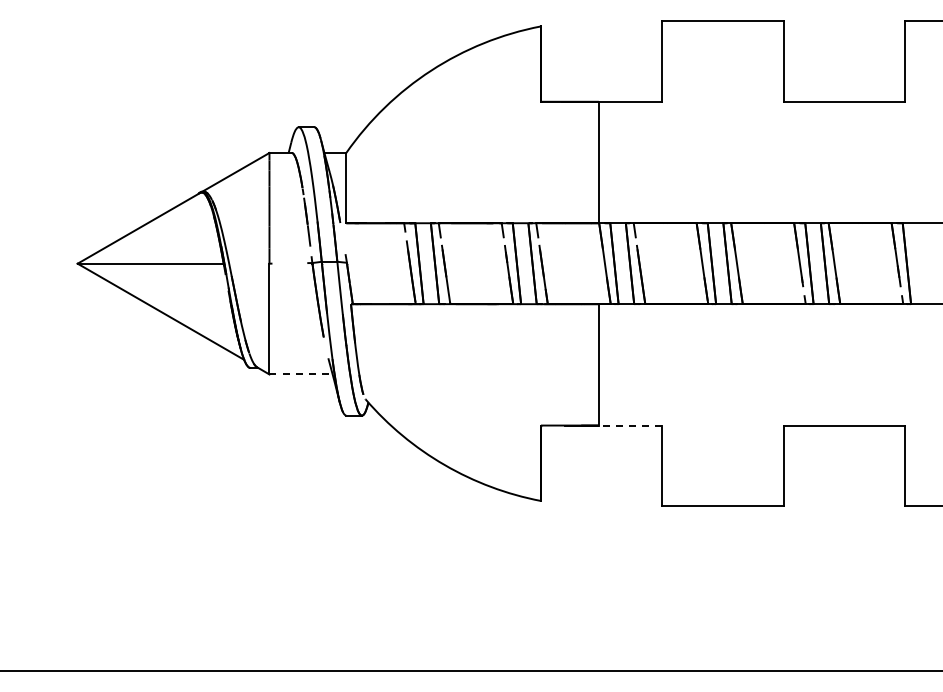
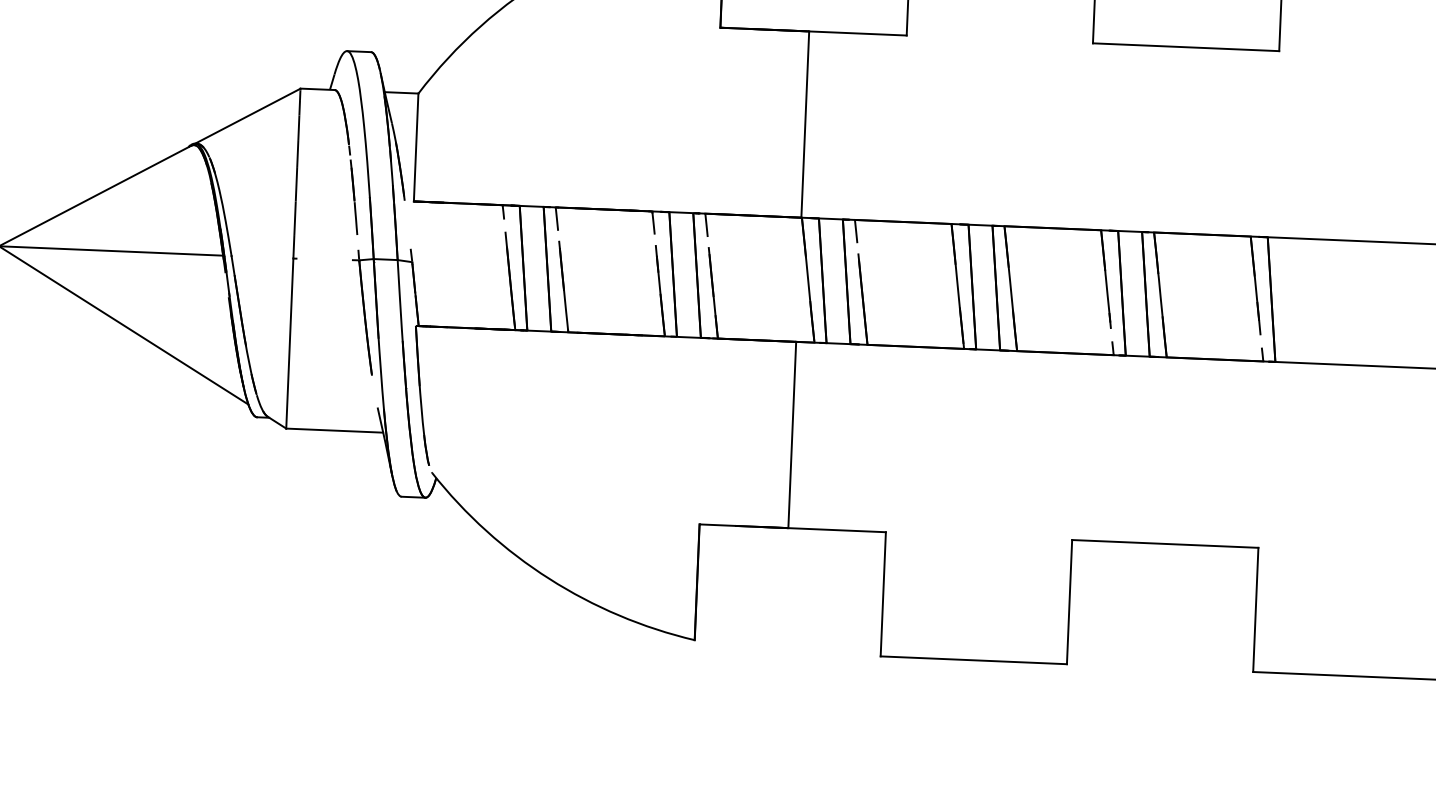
line: (301, 374) -> (335, 430), dashed -> solid
line: (630, 425) -> (836, 530), dashed -> solid

